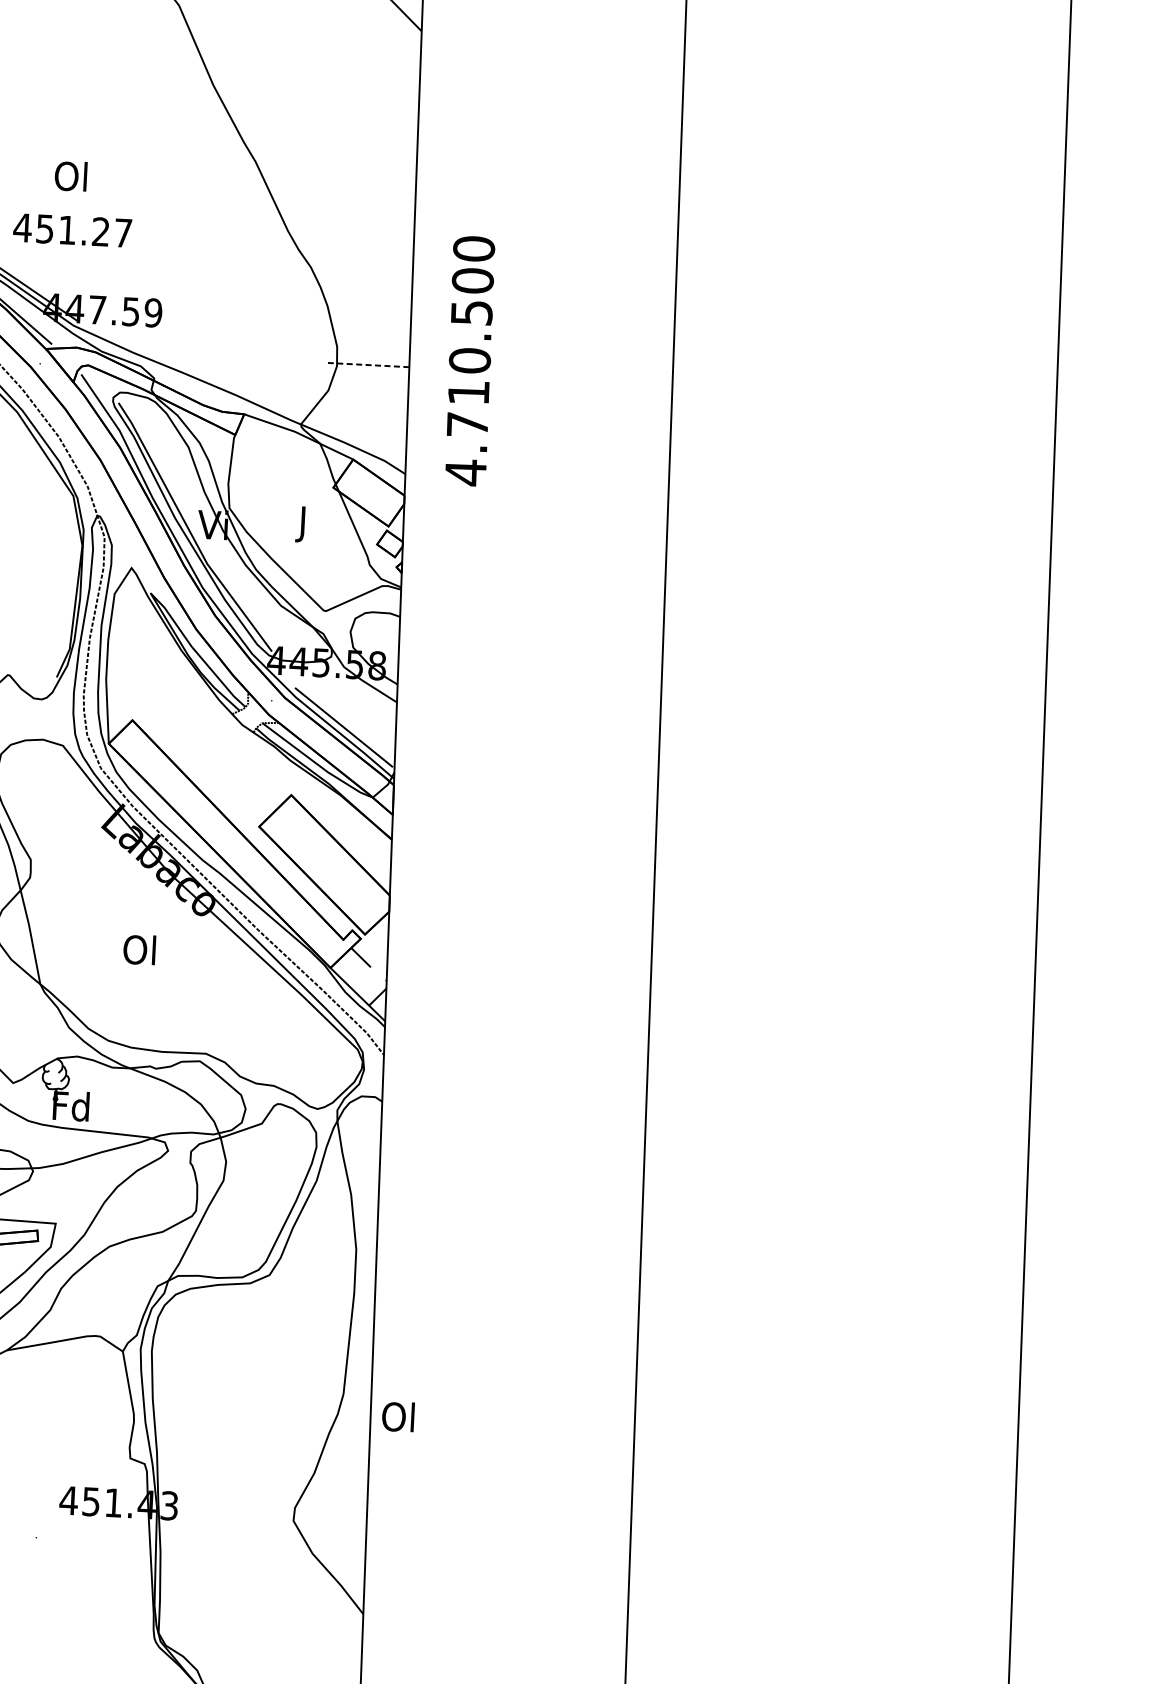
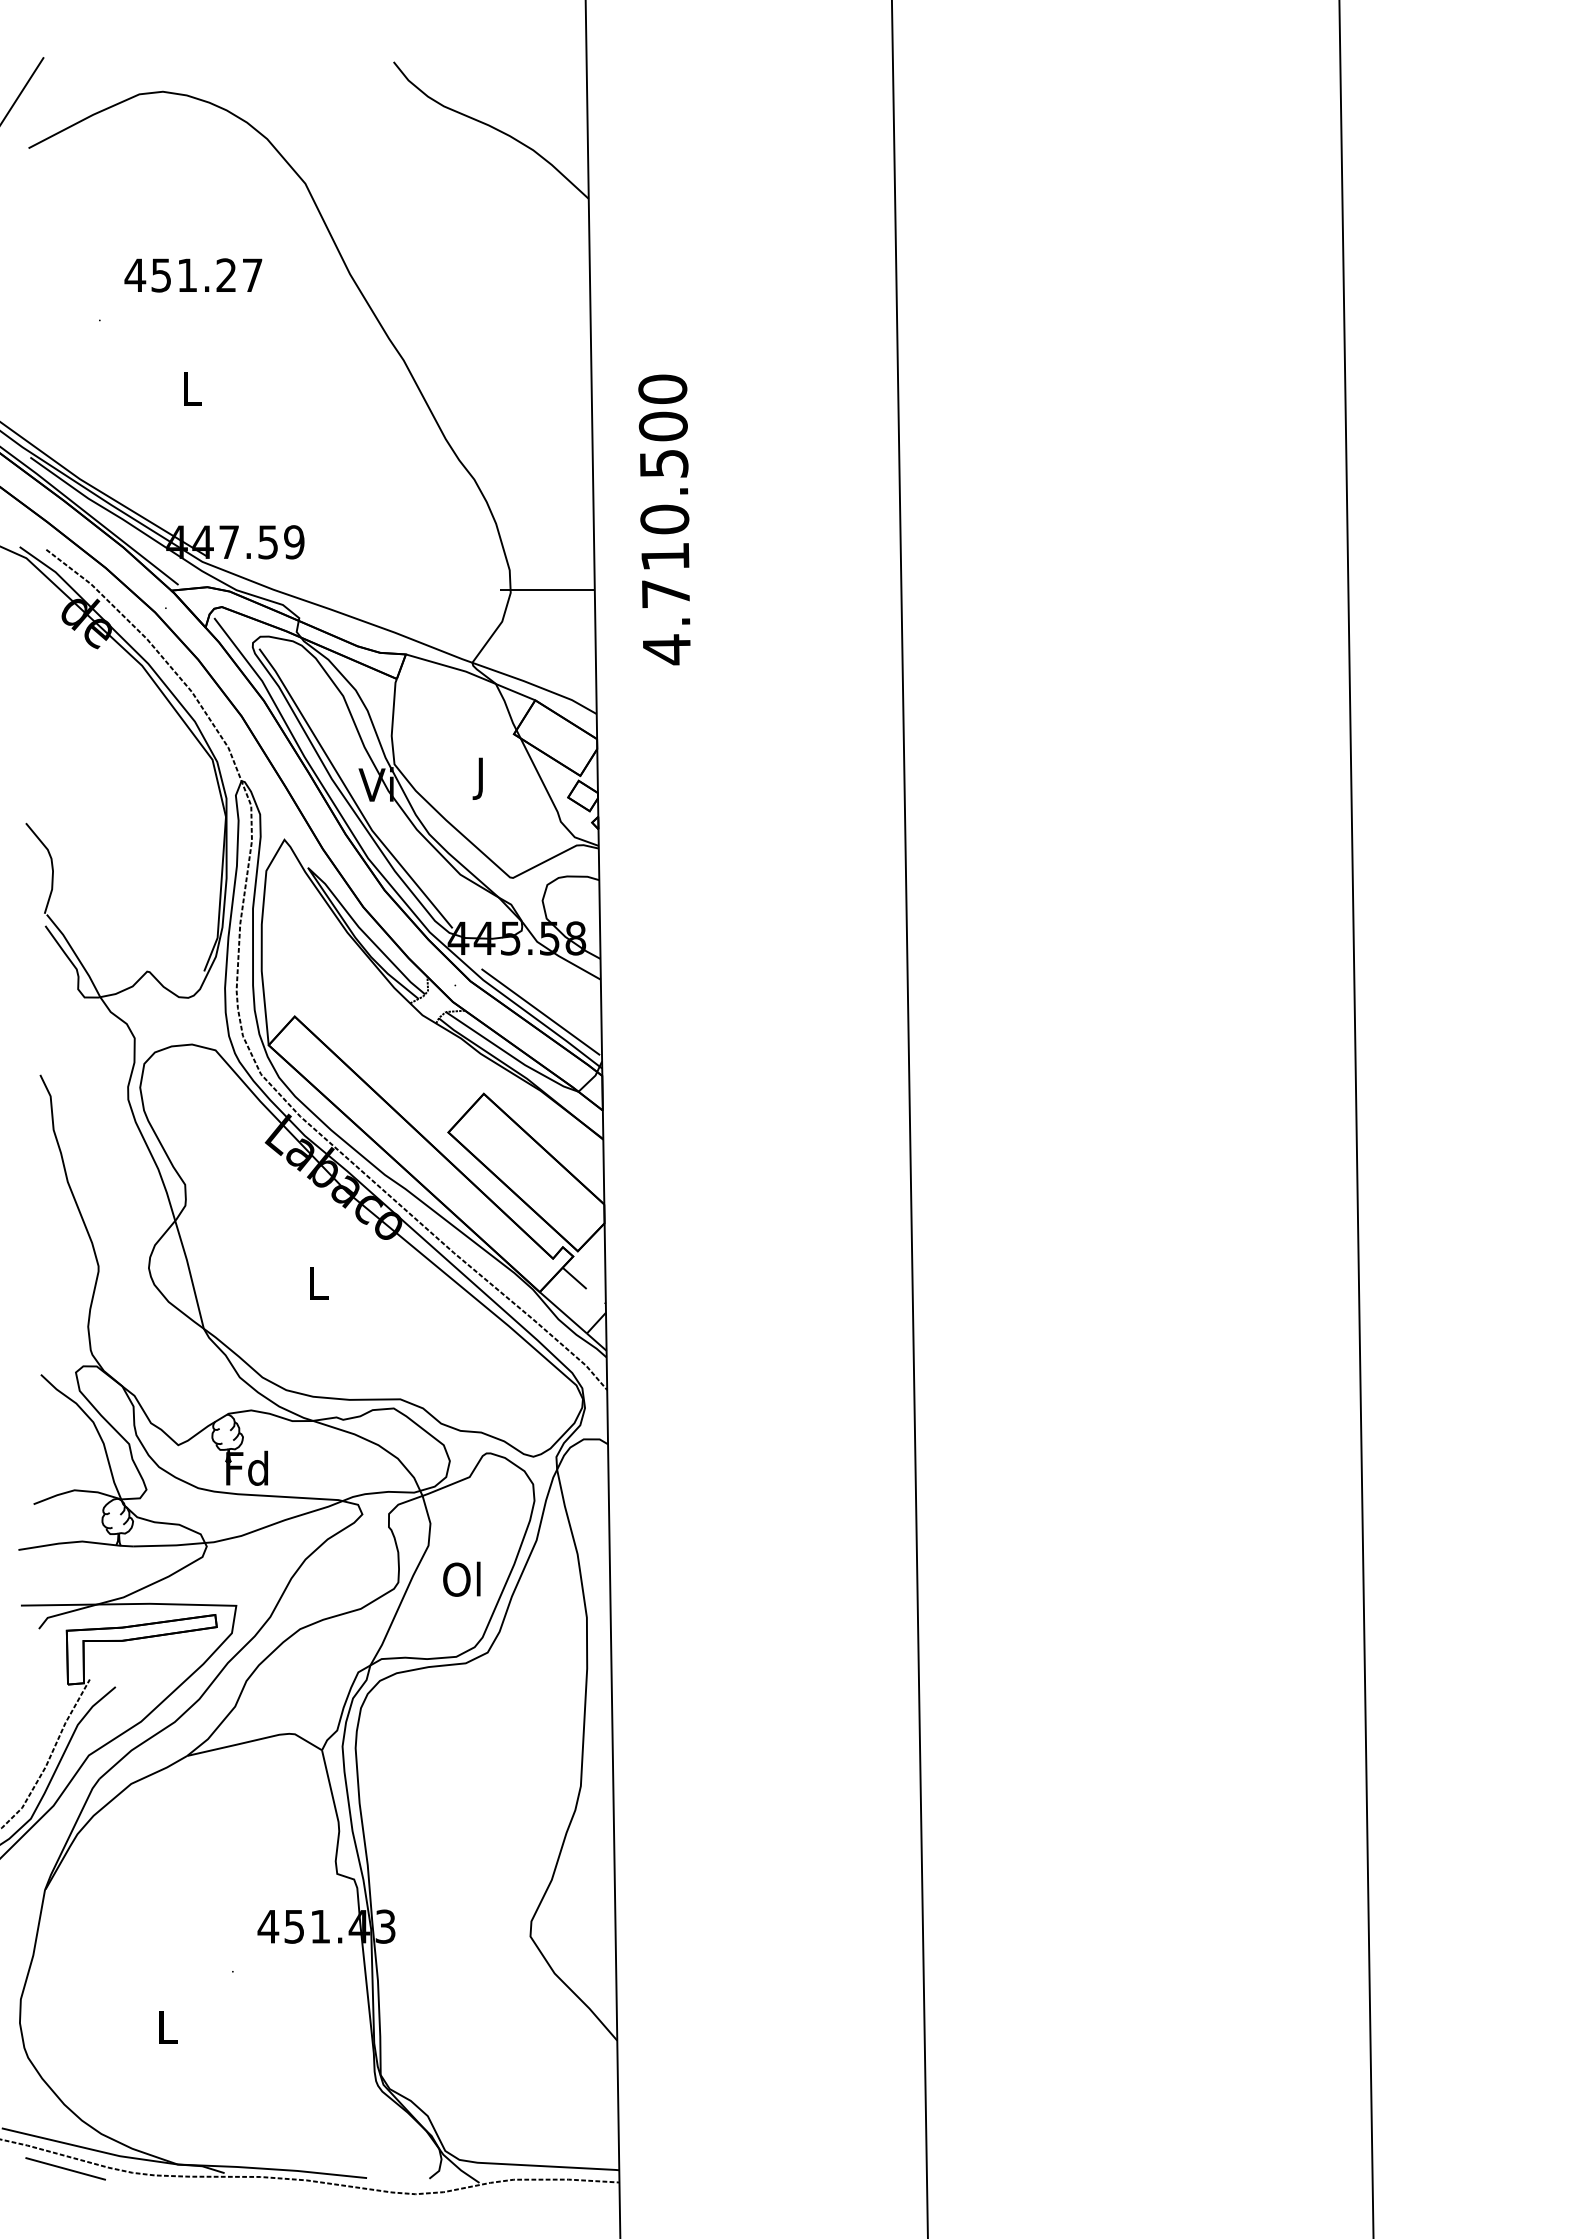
text: (70, 176) -> (189, 388), Ol -> L
text: (72, 230) -> (193, 275), moved
text: (469, 360) -> (664, 519), moved
line: (367, 364) -> (546, 589), dashed -> solid
text: (139, 949) -> (316, 1282), Ol -> L
text: (398, 1416) -> (461, 1578), moved

